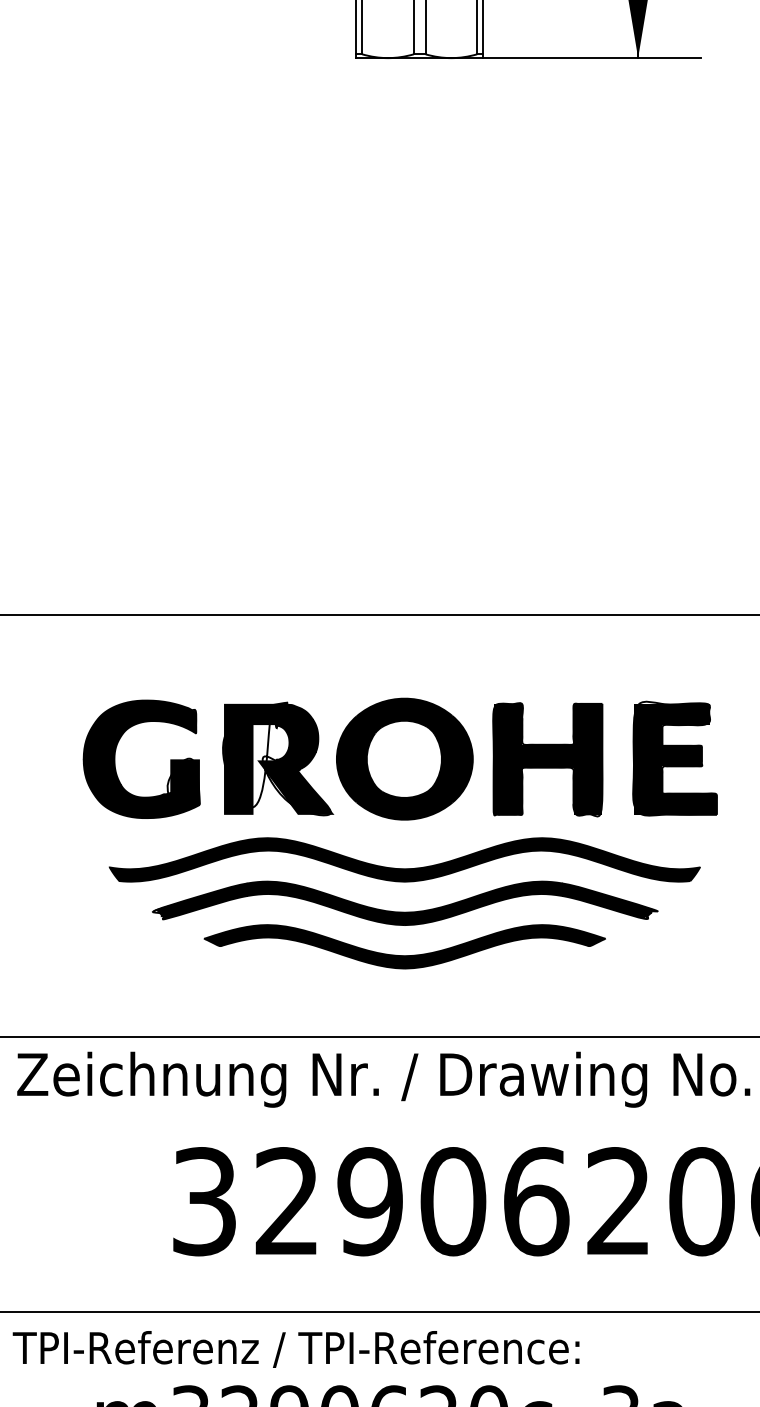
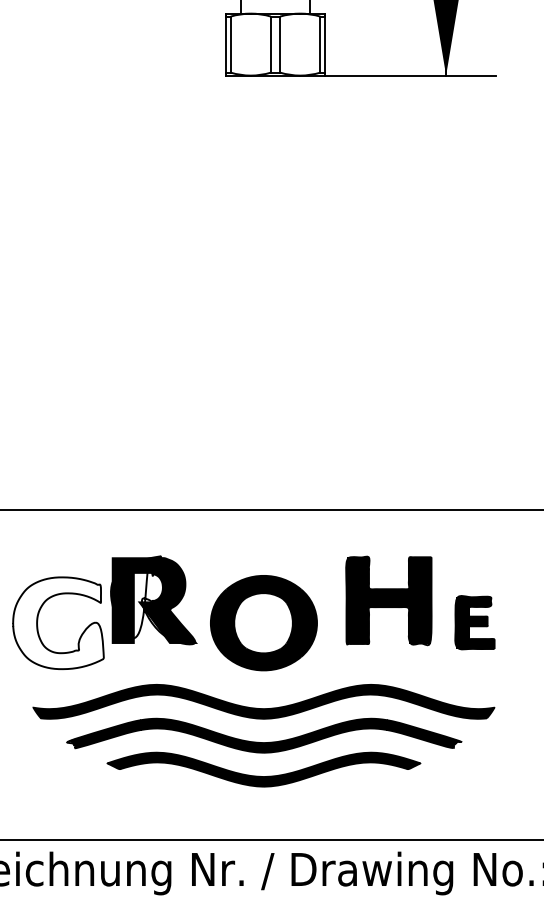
part: (278, 758) -> (154, 599), moved
part: (674, 758) -> (474, 622), size x0.6
fill: (141, 759) -> (58, 623), removed
part: (547, 759) -> (388, 600), moved

